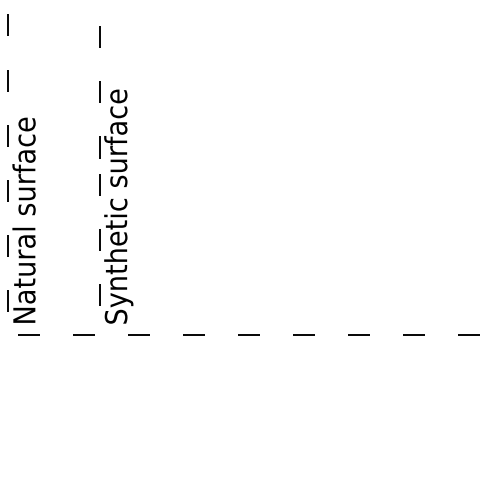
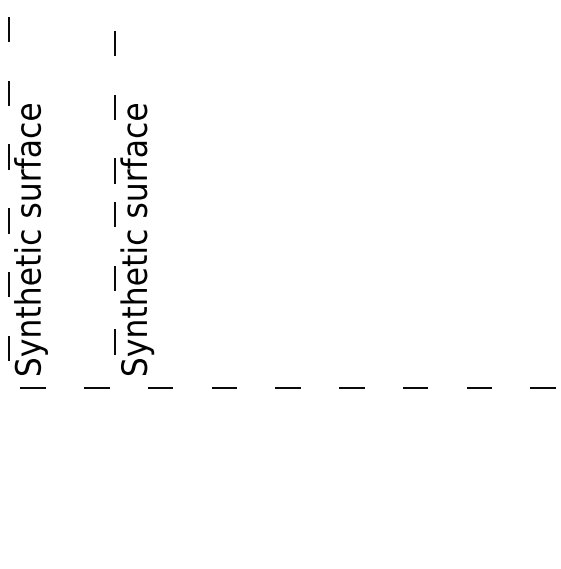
text: (26, 206) -> (30, 239), Natural surface -> Synthetic surface

